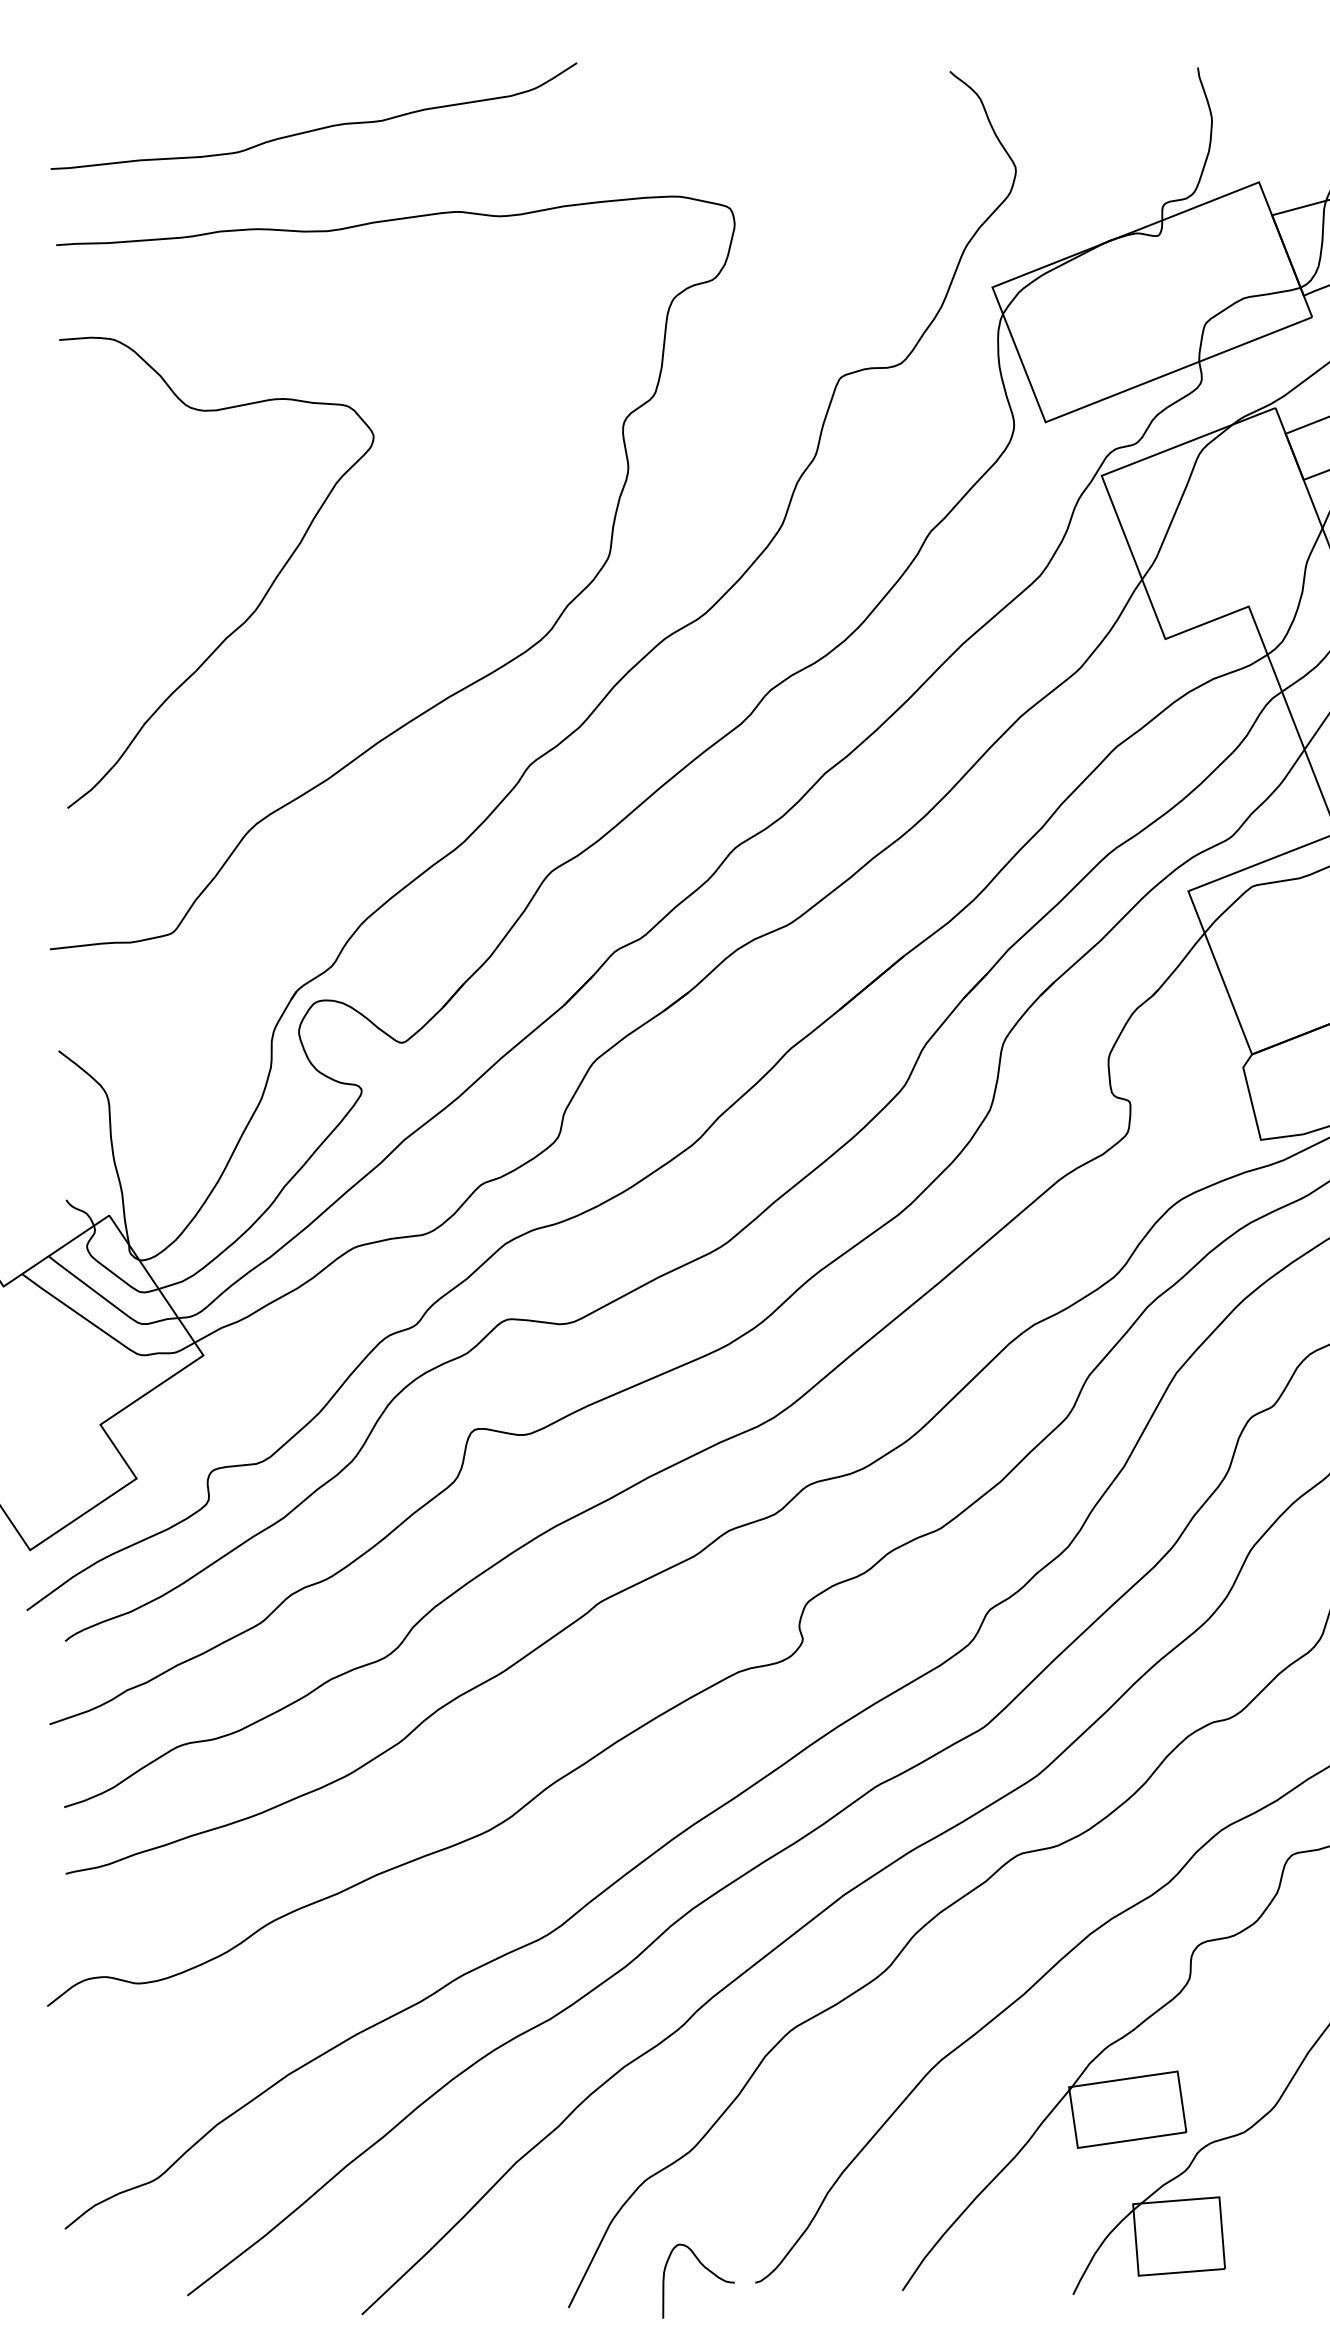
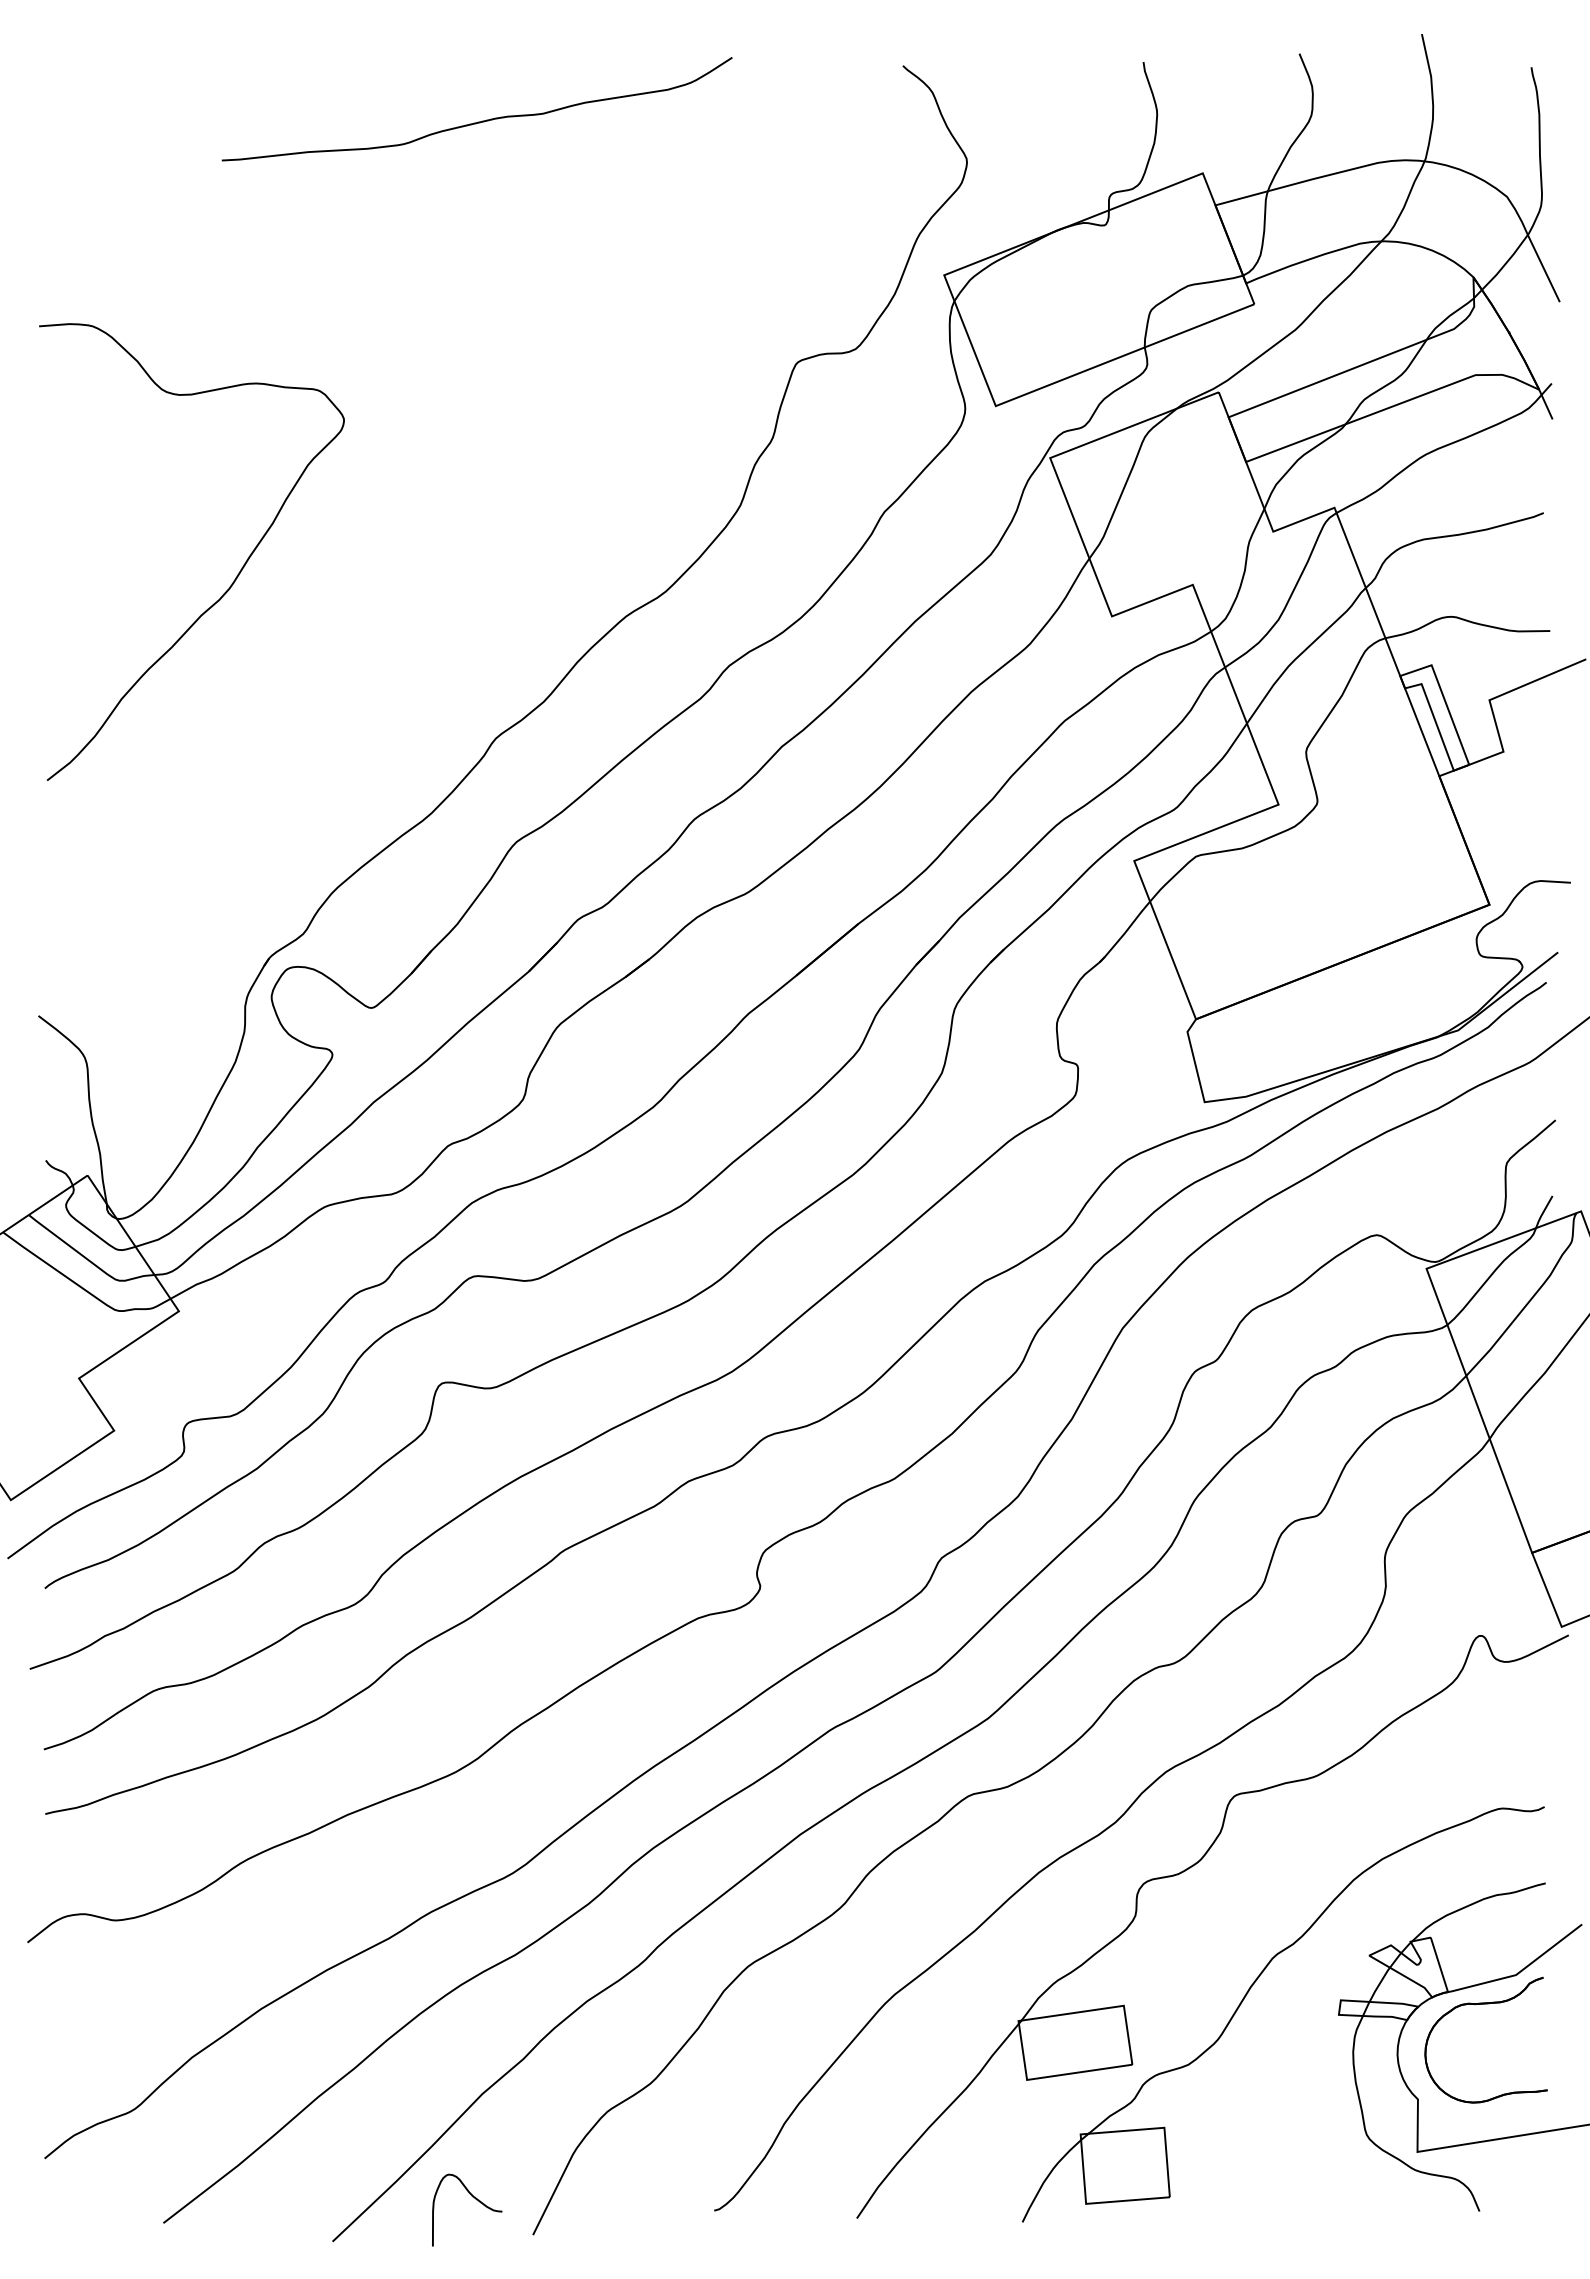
curve: (315, 128) -> (478, 121), moved
curve: (459, 689) -> (427, 665), removed
curve: (708, 2271) -> (476, 2200), moved

